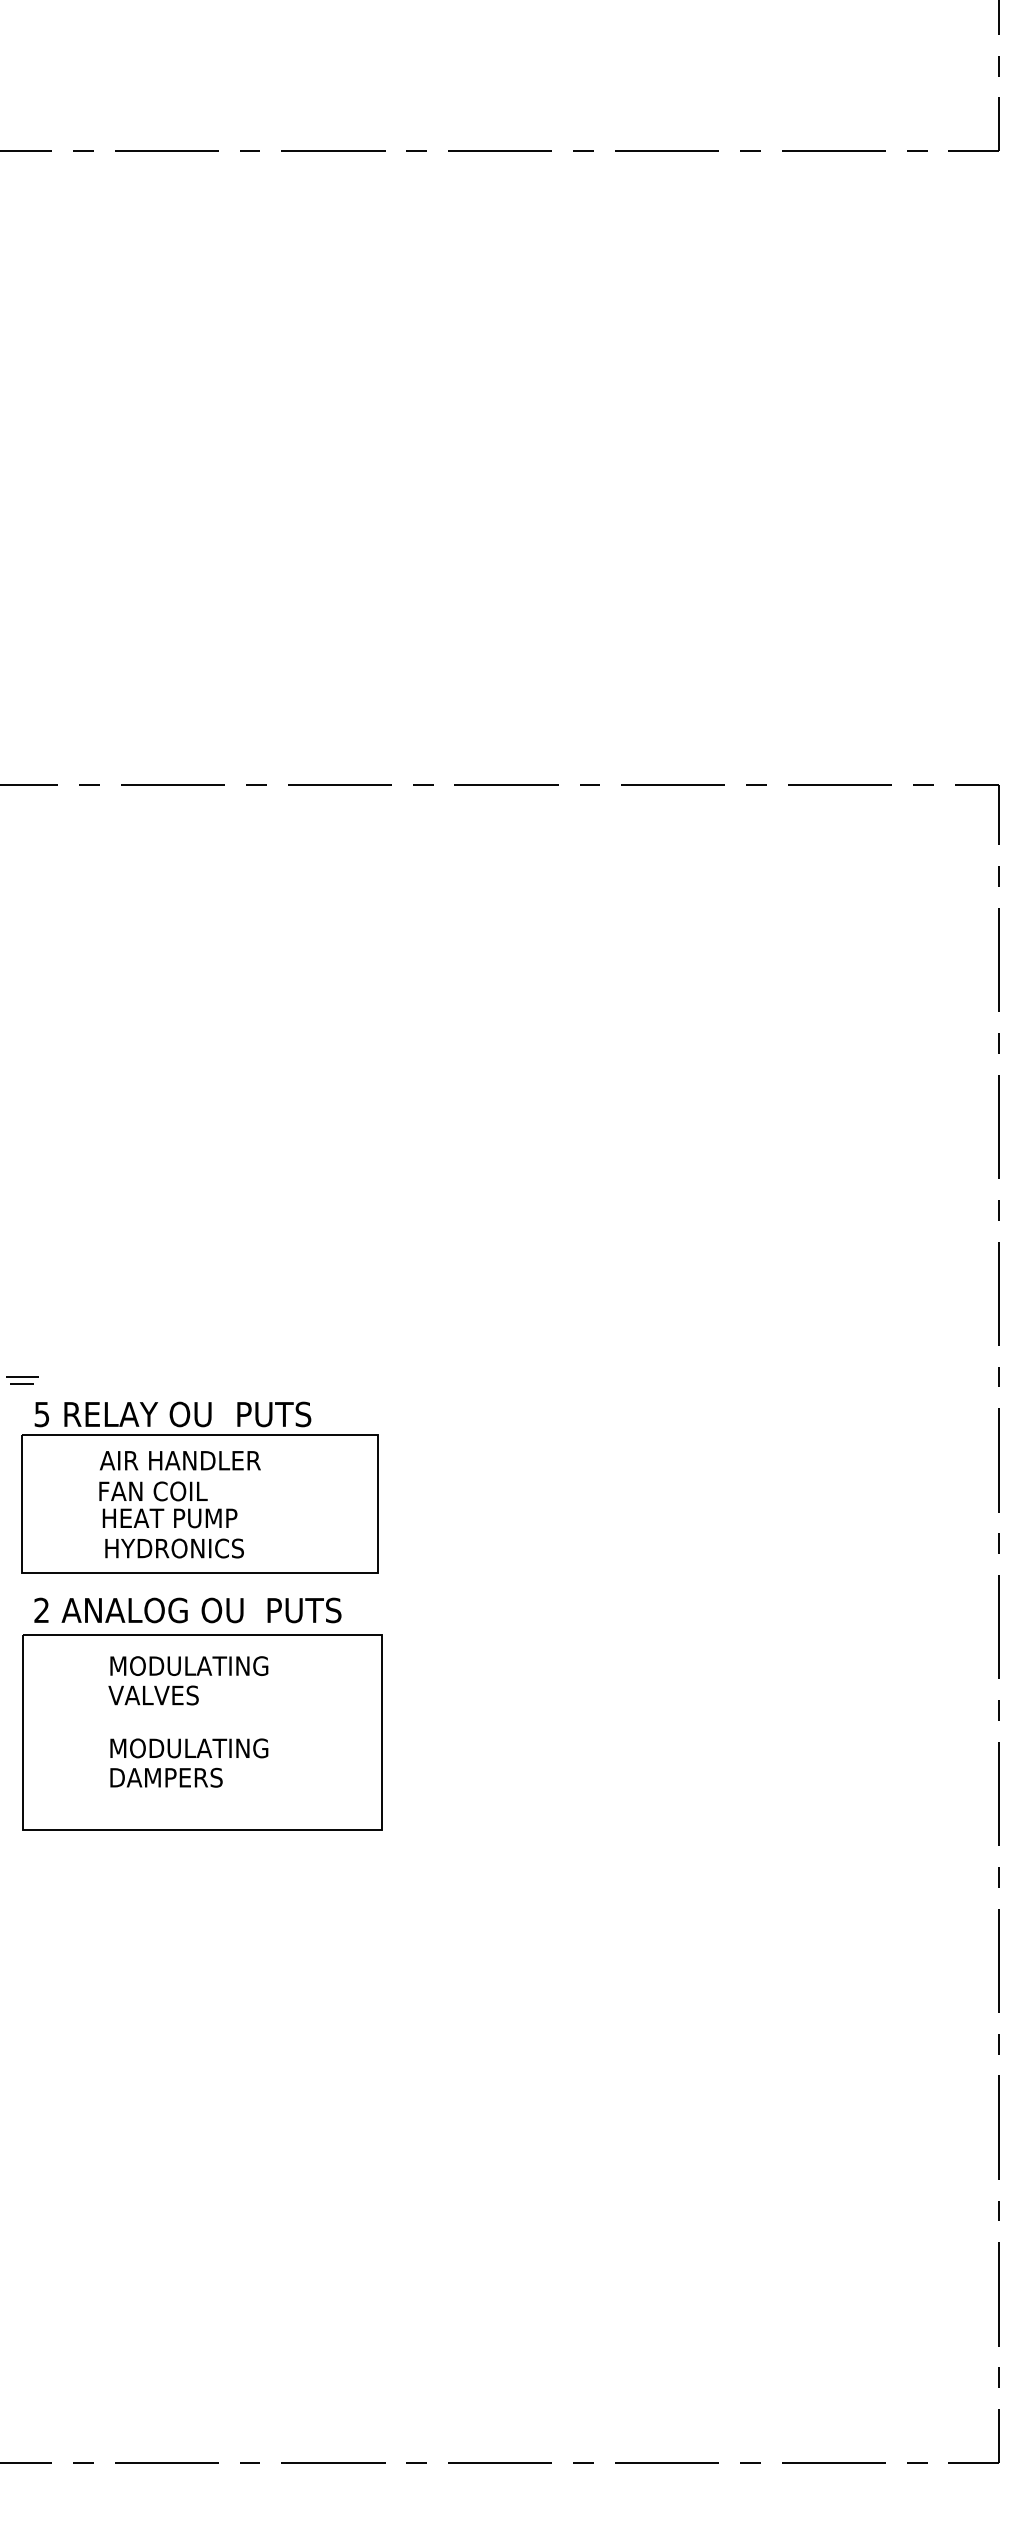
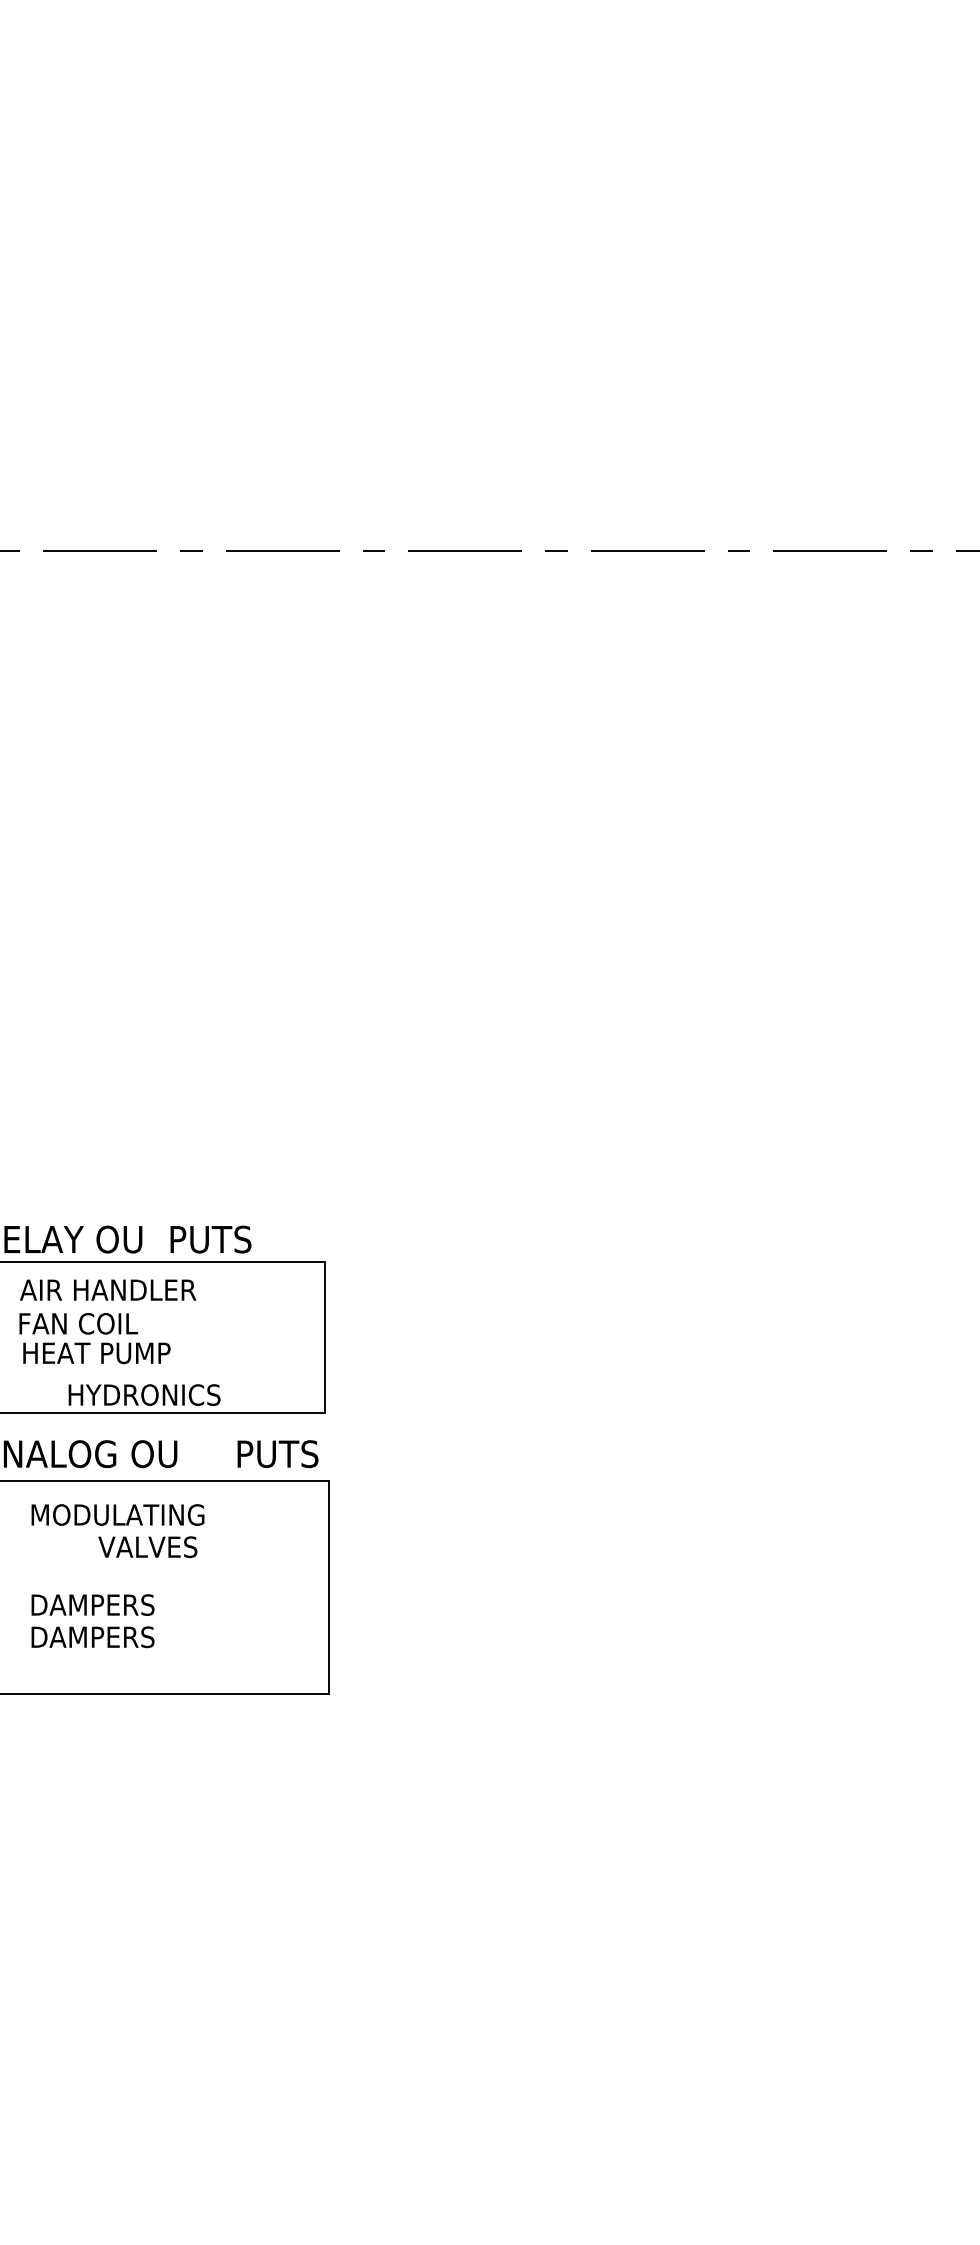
text: (174, 1548) -> (144, 1395), moved
text: (304, 1610) -> (277, 1454), moved
text: (153, 1695) -> (147, 1547), moved
text: (190, 1748) -> (119, 1605), MODULATING -> DAMPERS

